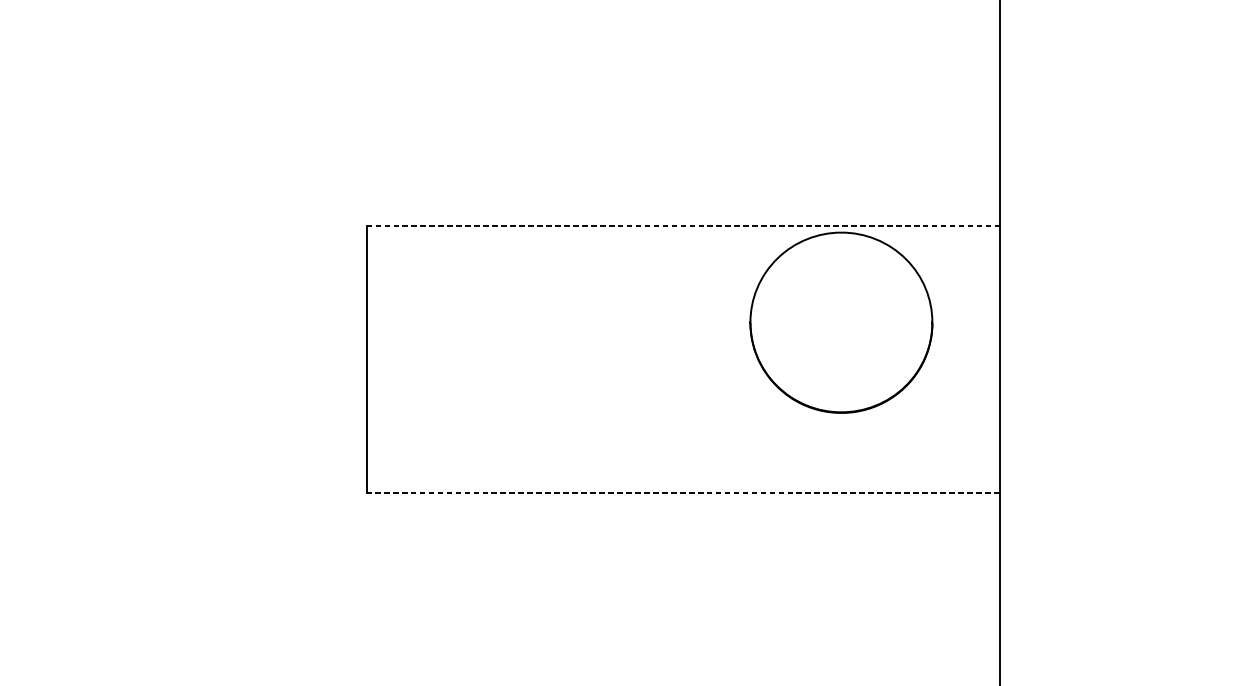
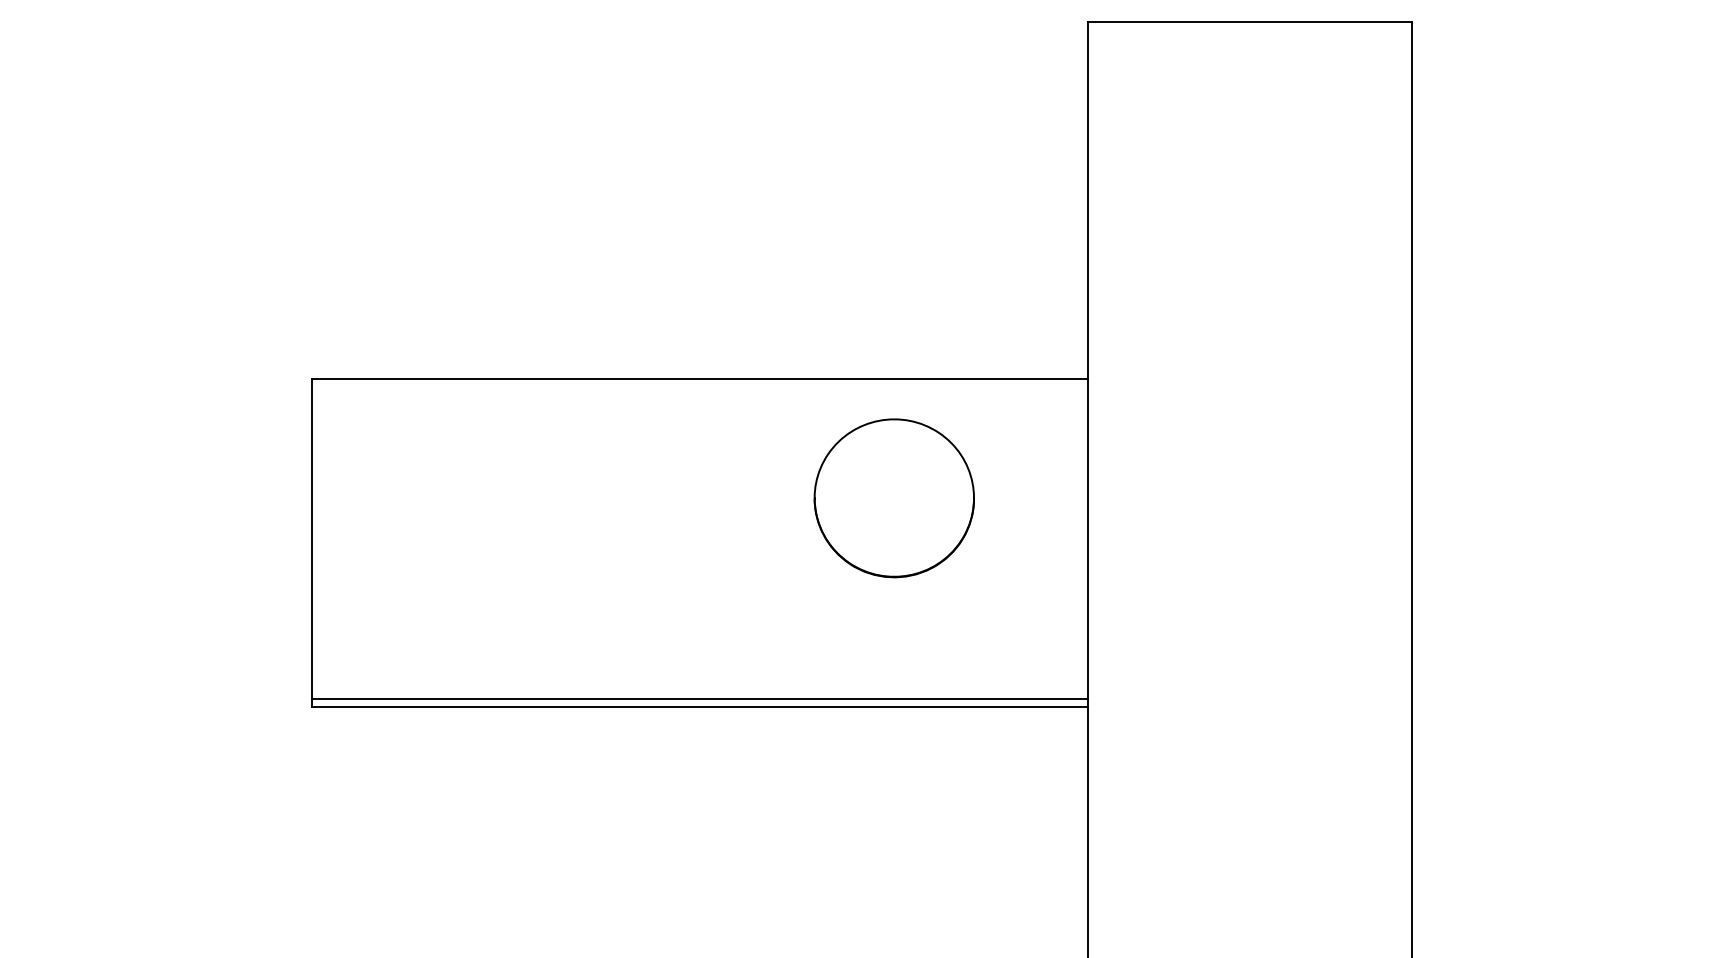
line: (683, 225) -> (700, 379), dashed -> solid
part: (840, 322) -> (893, 498), size x0.71
line: (683, 486) -> (700, 698), added
line: (682, 492) -> (699, 706), dashed -> solid

